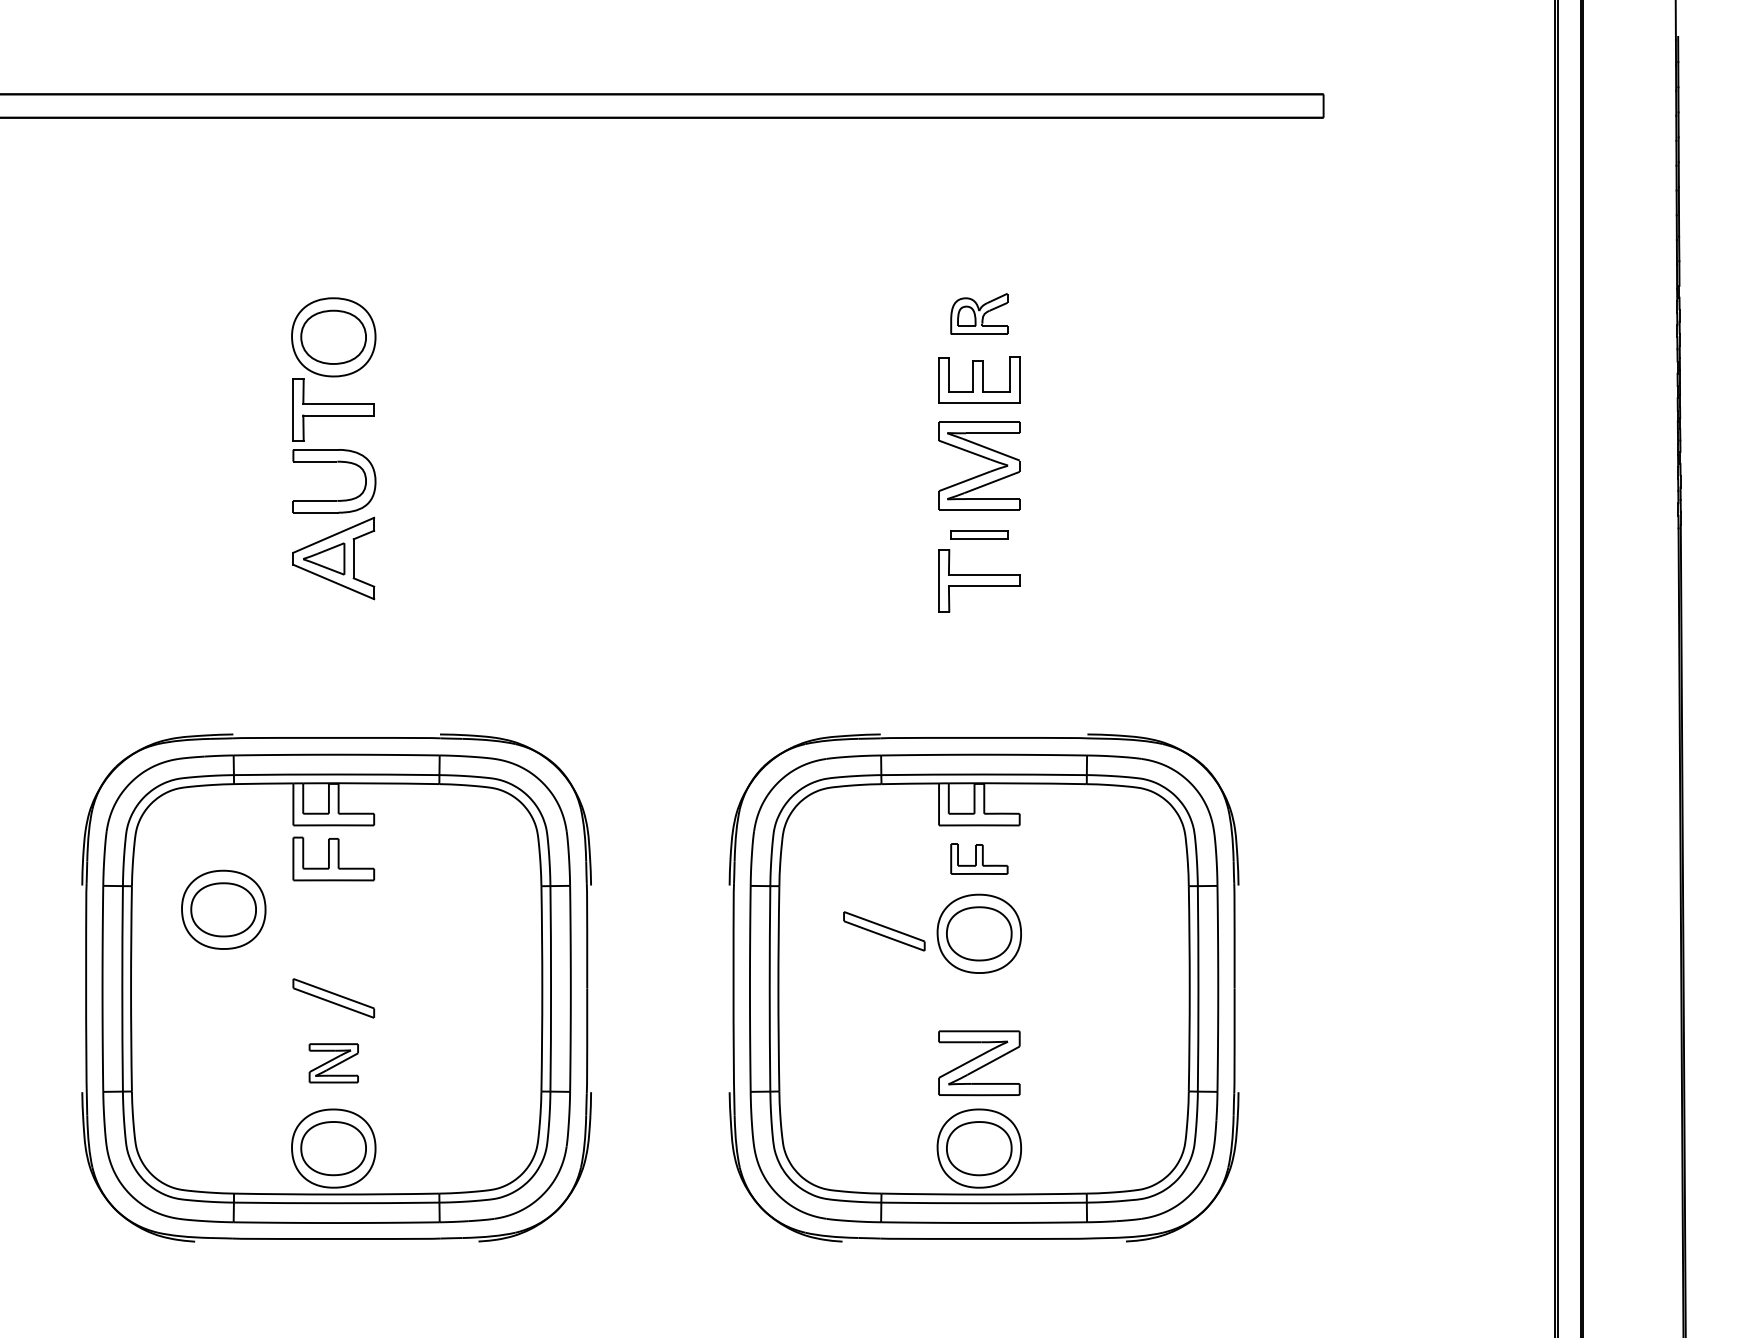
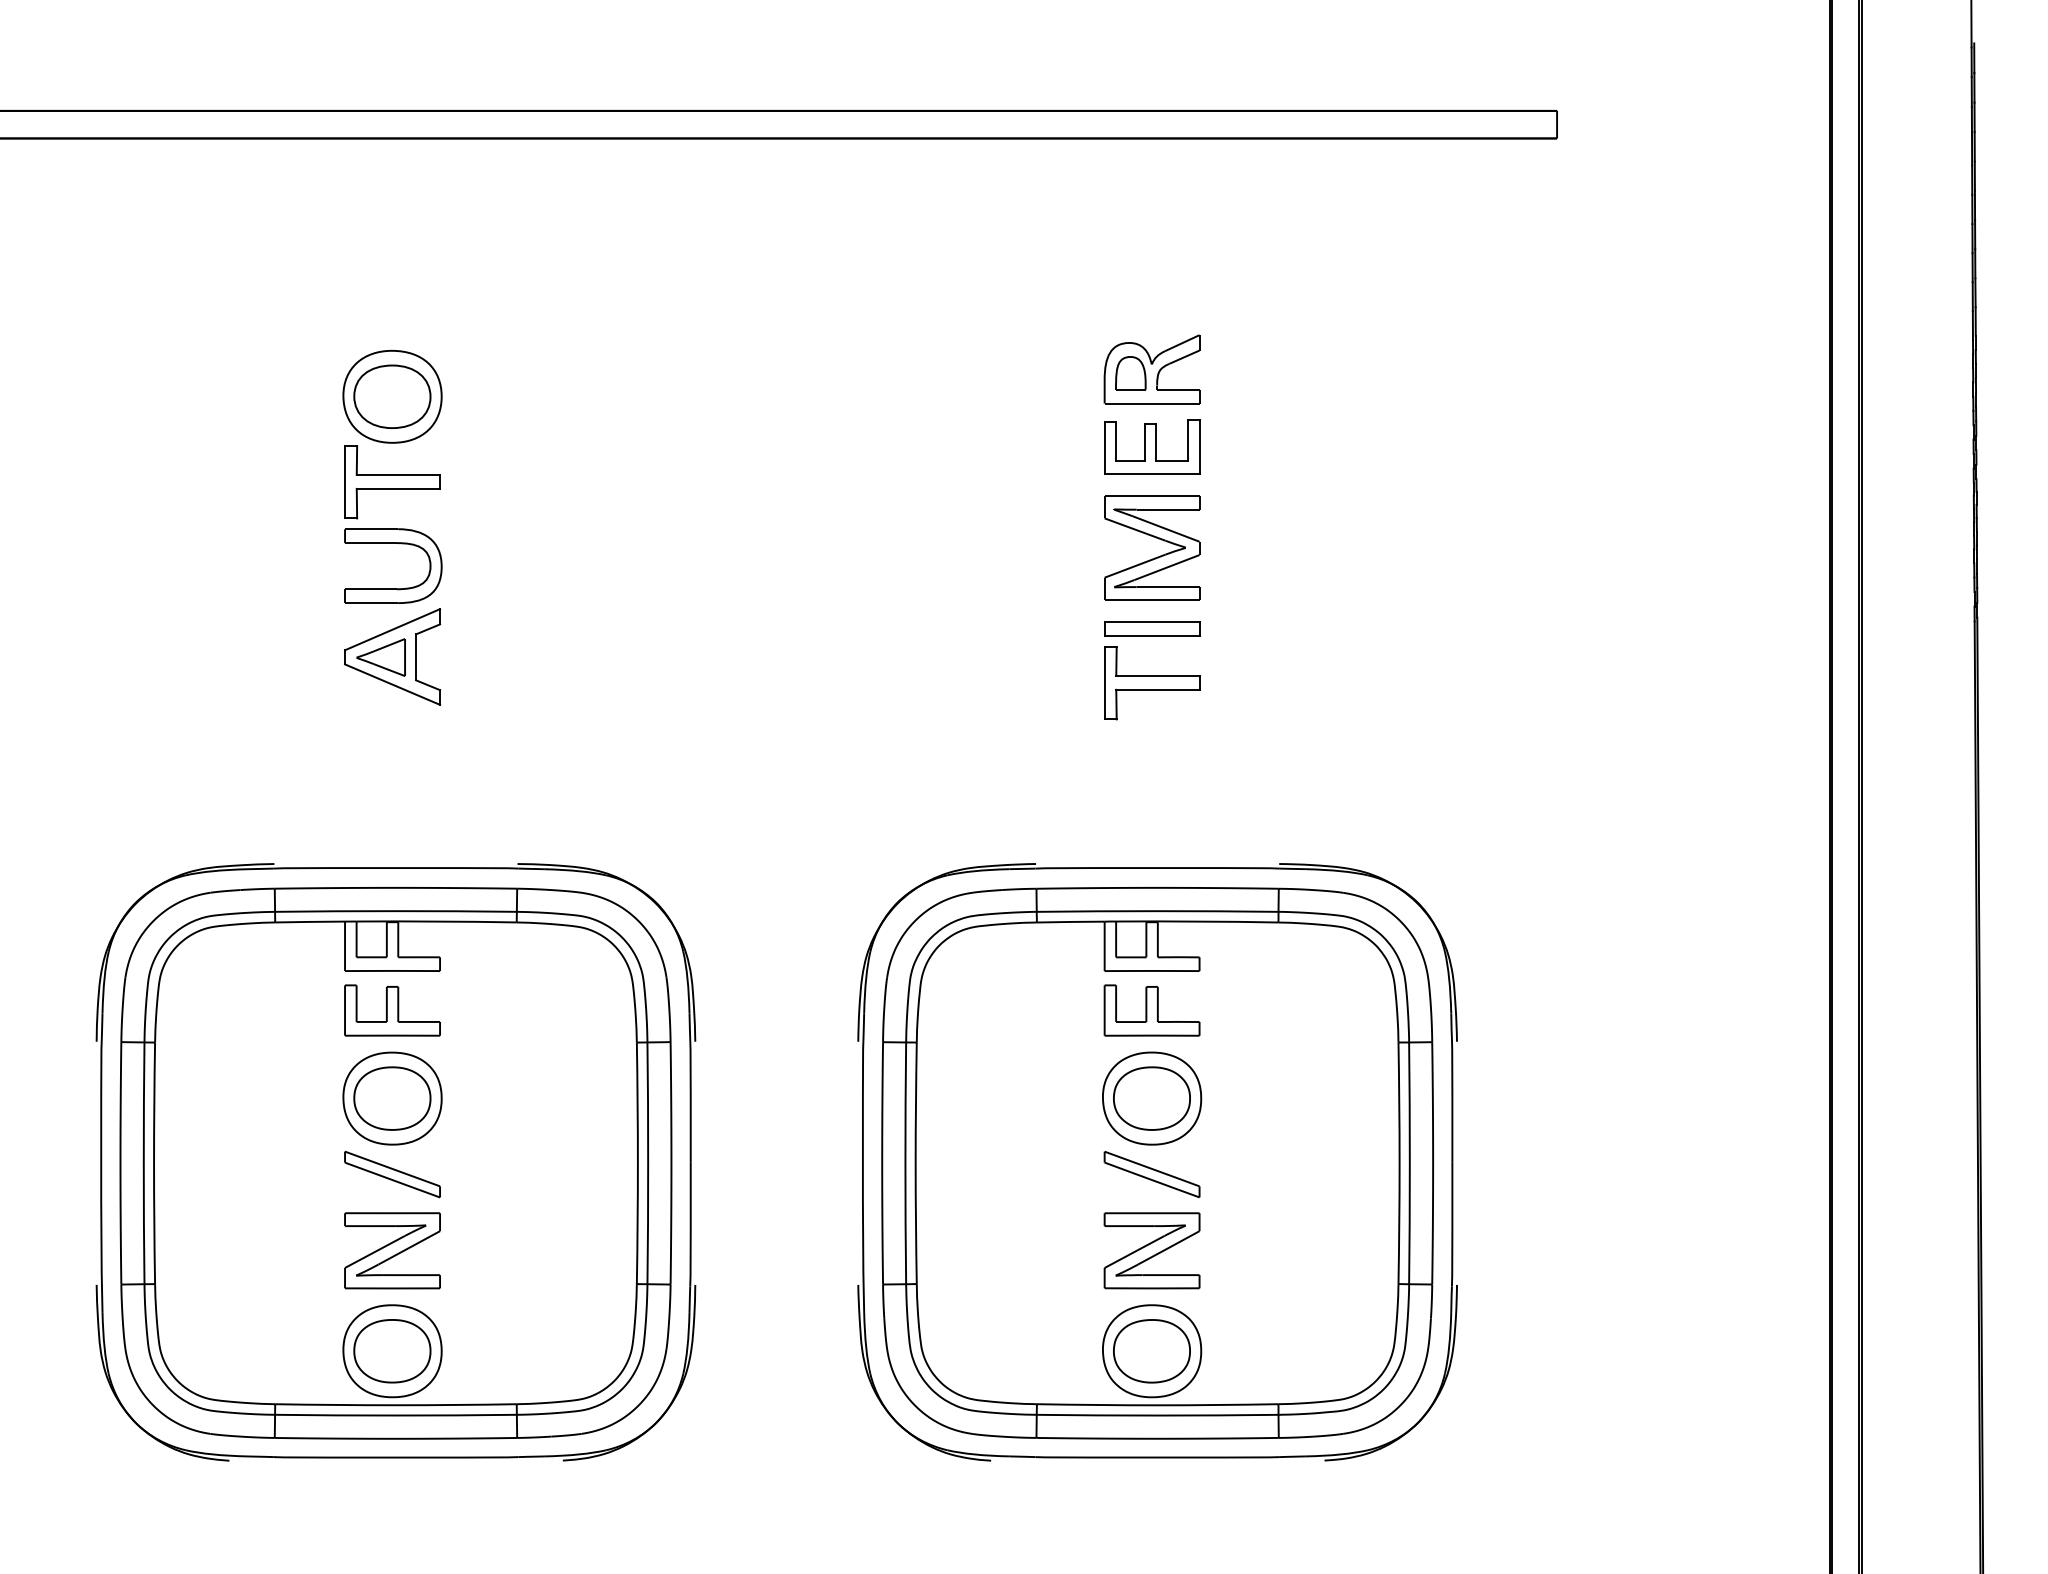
part: (979, 313) -> (1152, 368), size x1.43
part: (979, 534) -> (1152, 628), size x1.43
part: (979, 858) -> (1152, 1009), size x1.43
part: (223, 909) -> (392, 1098), moved
part: (884, 931) -> (1152, 1174), moved
part: (333, 1063) -> (392, 1251), size x1.67

